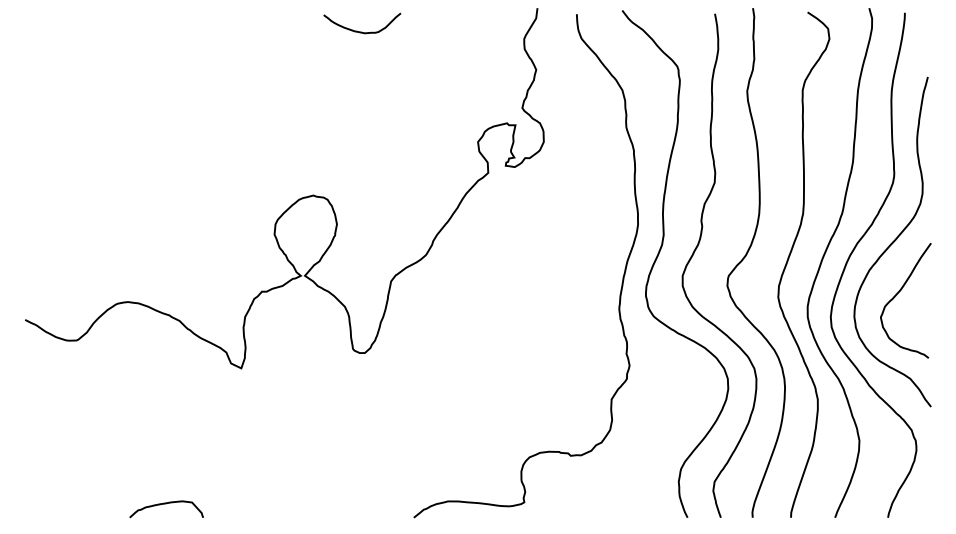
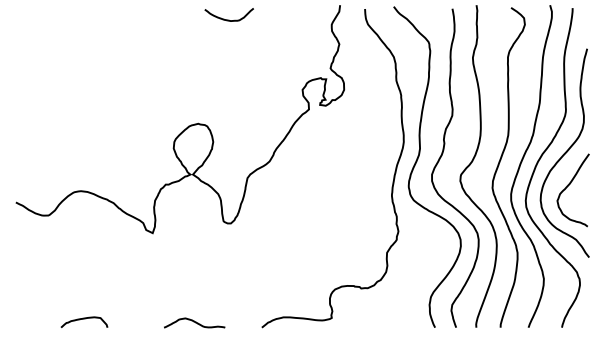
curve: (166, 504) -> (84, 319), moved
curve: (307, 509) -> (194, 322), added

